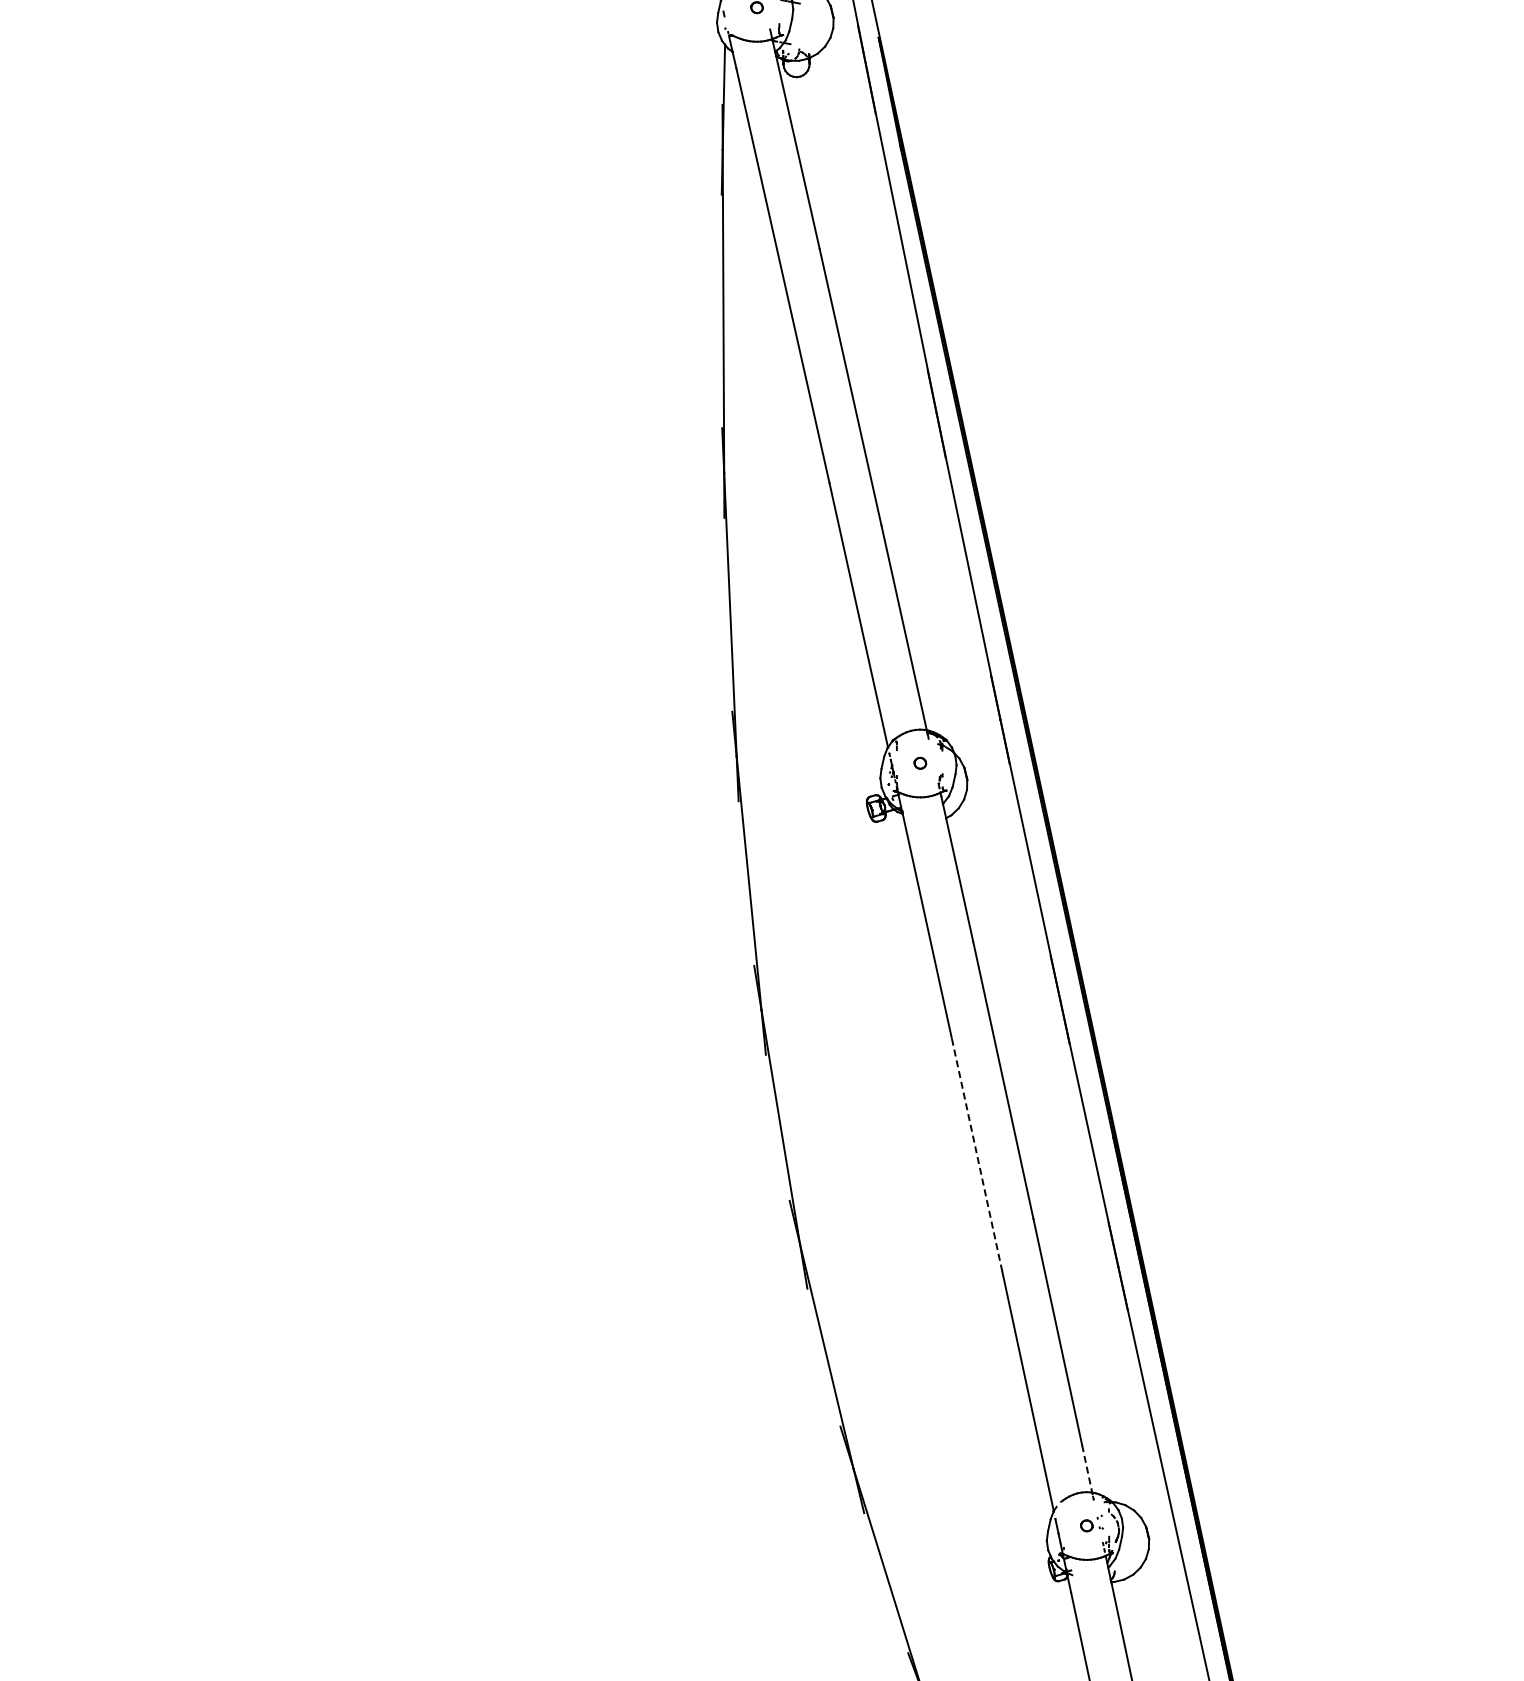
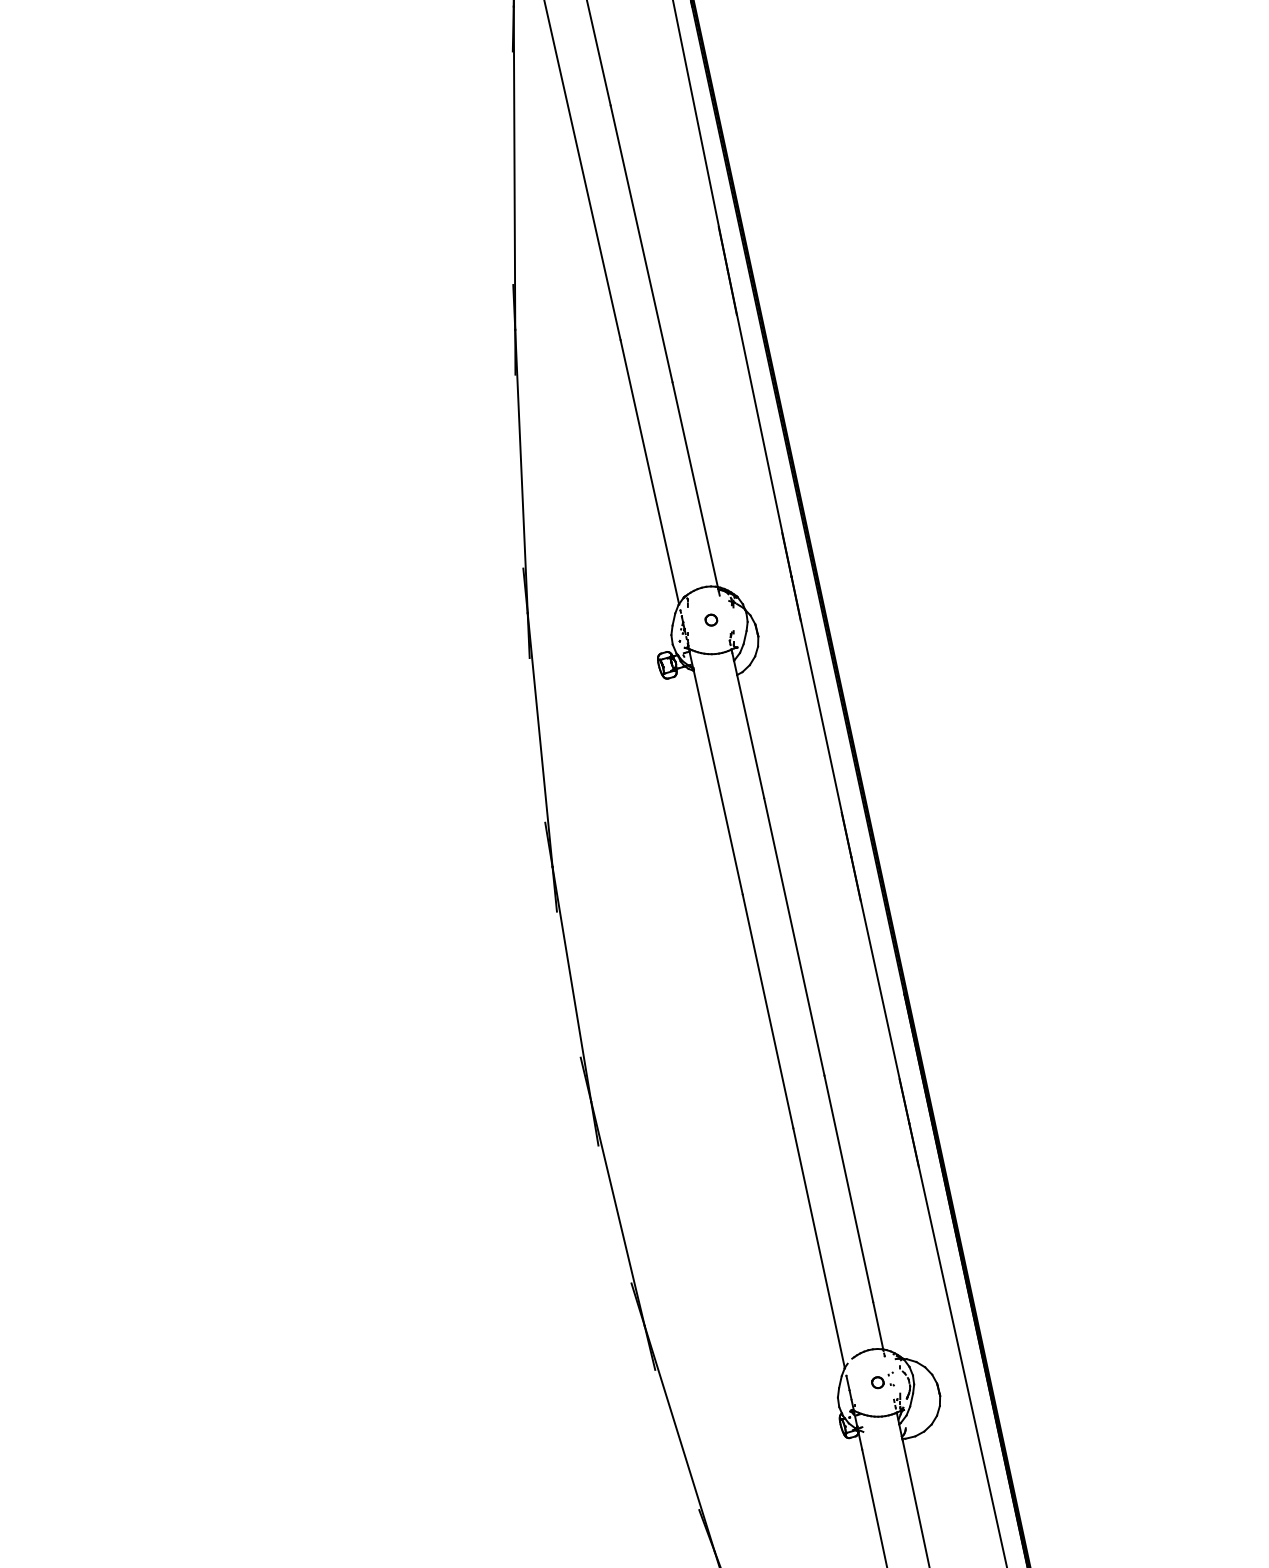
line: (977, 1154) -> (768, 1011), dashed -> solid
line: (1087, 1469) -> (878, 1326), dashed -> solid

